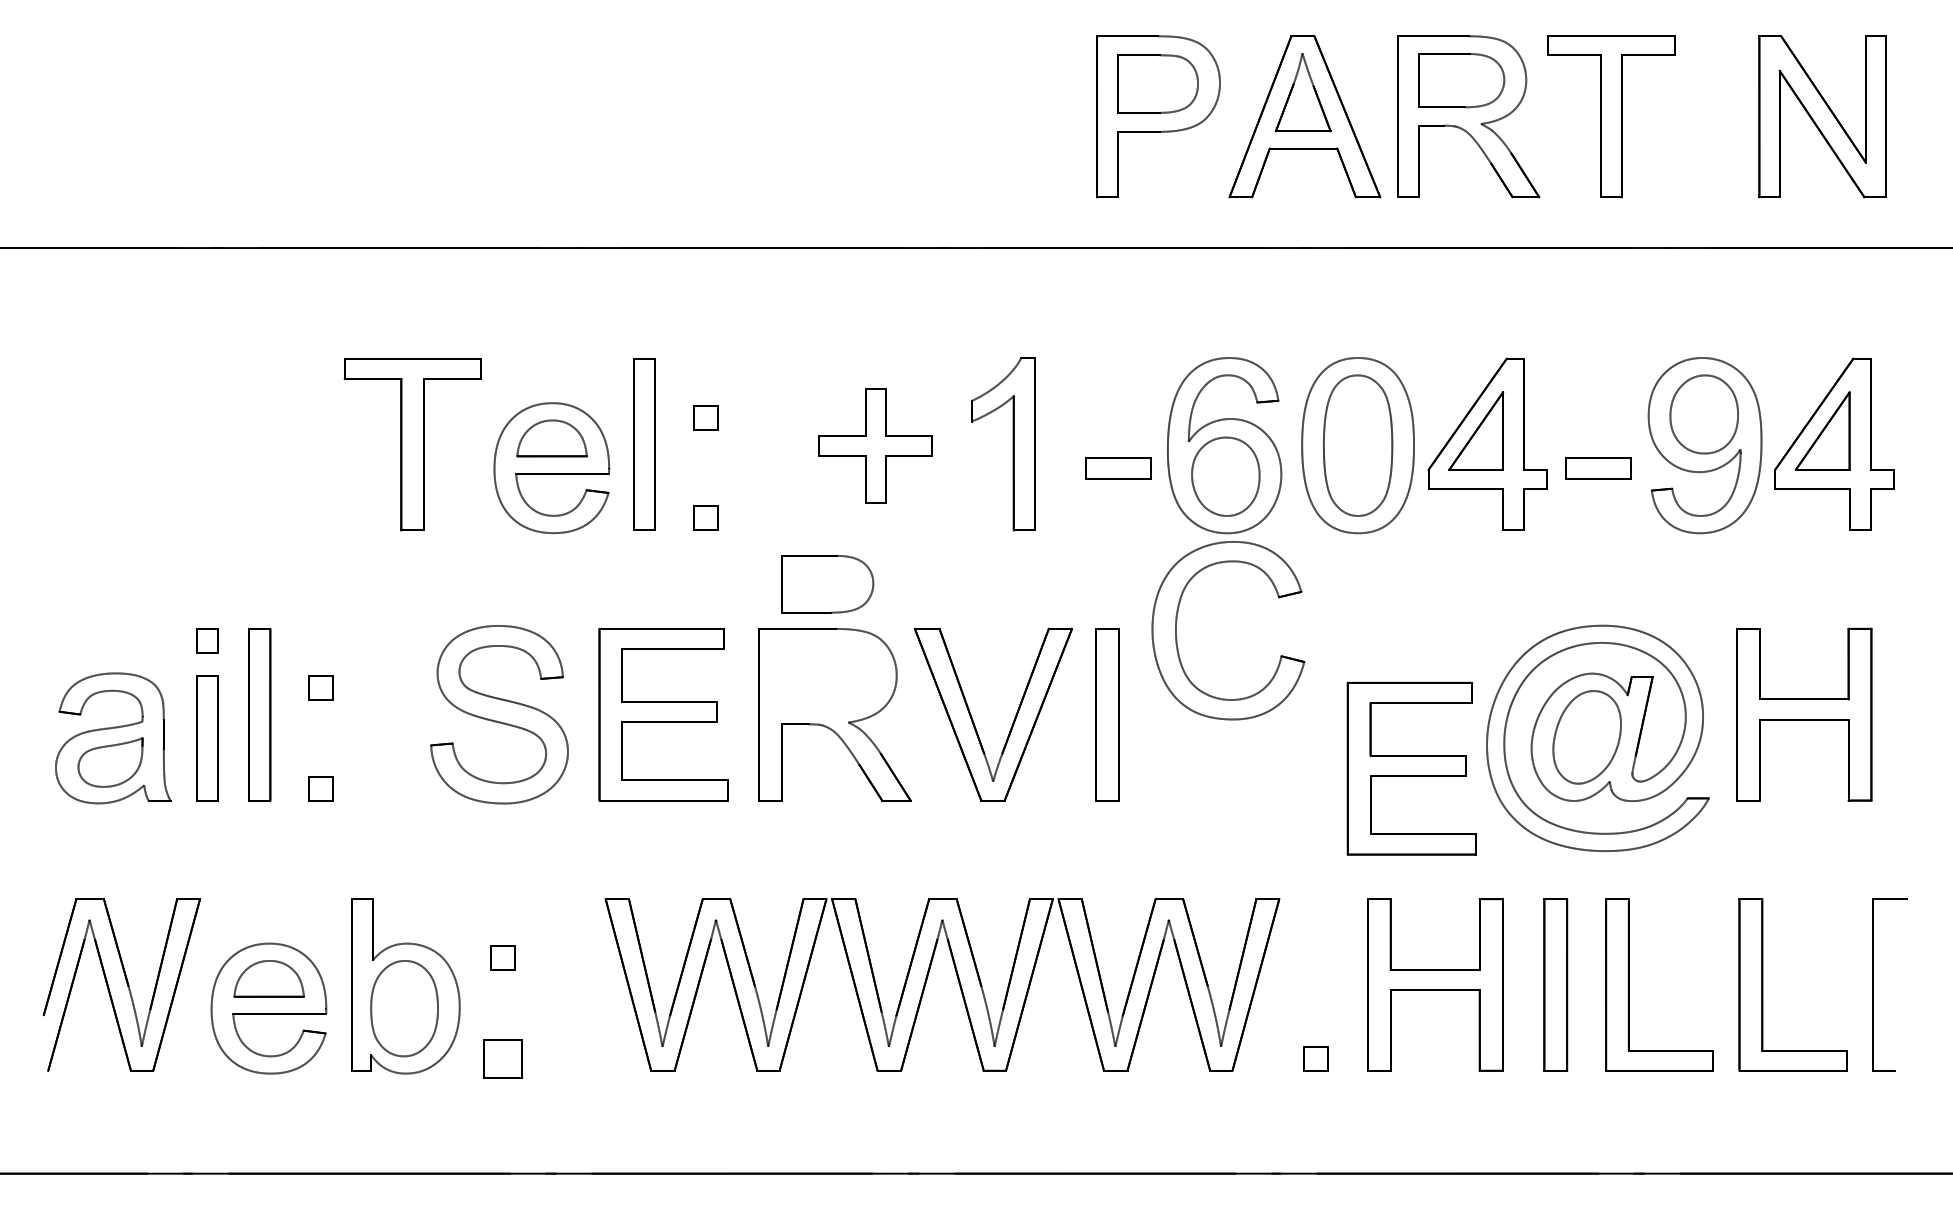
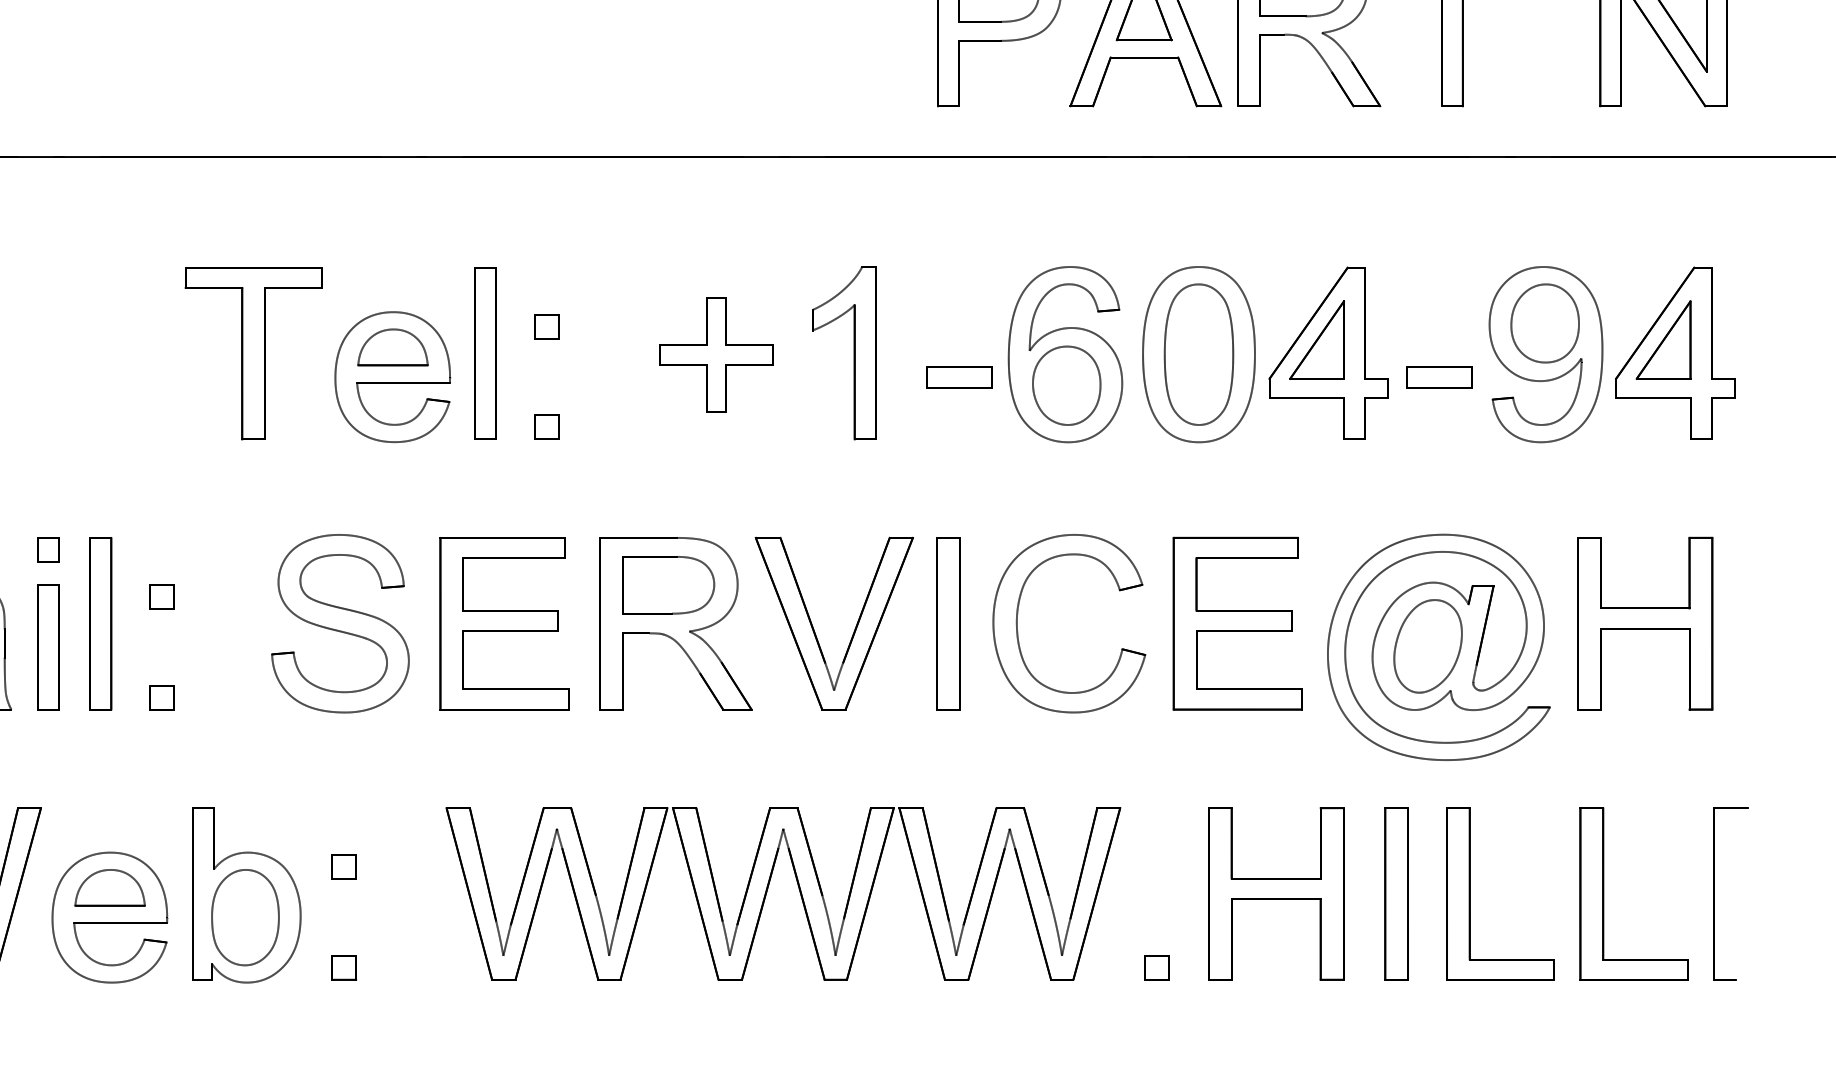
part: (827, 584) -> (668, 585), moved
part: (1177, 637) -> (1018, 630), moved
part: (1411, 768) -> (1237, 623), moved
part: (503, 1058) -> (344, 967), size x0.62

